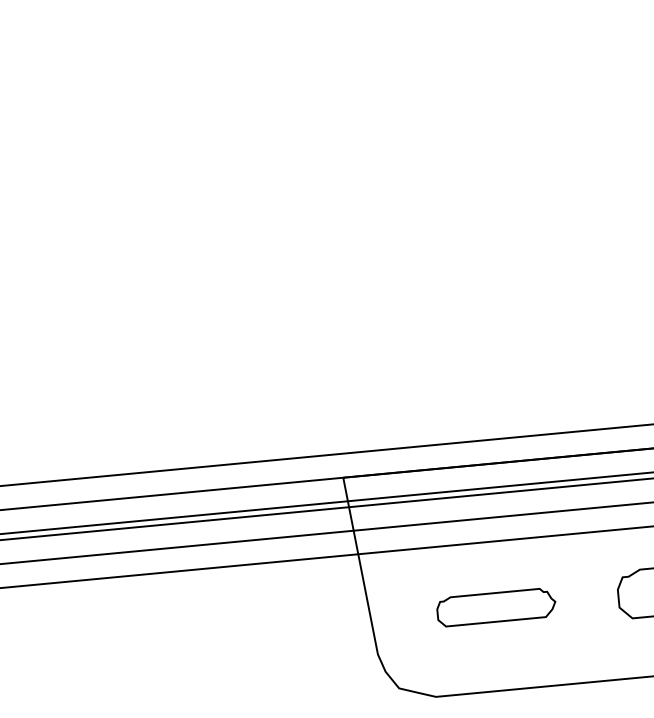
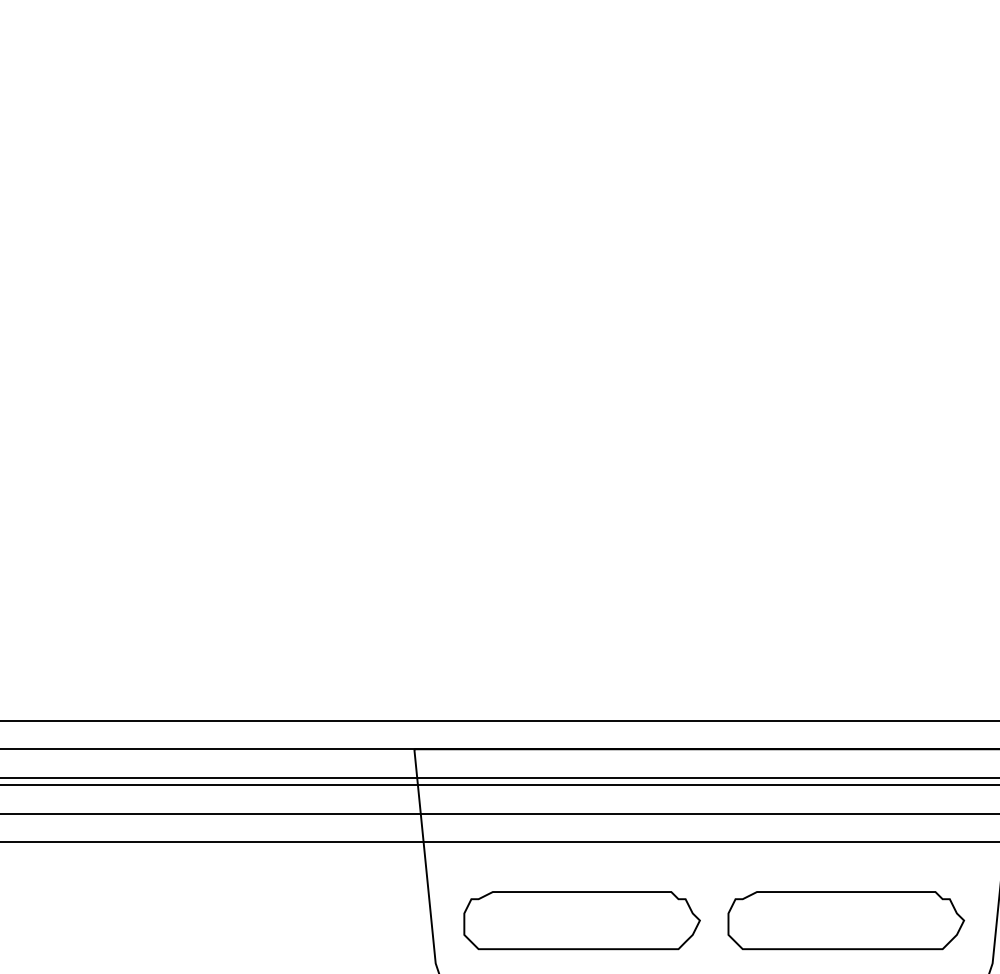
part: (495, 607) -> (581, 920), size x1.67

